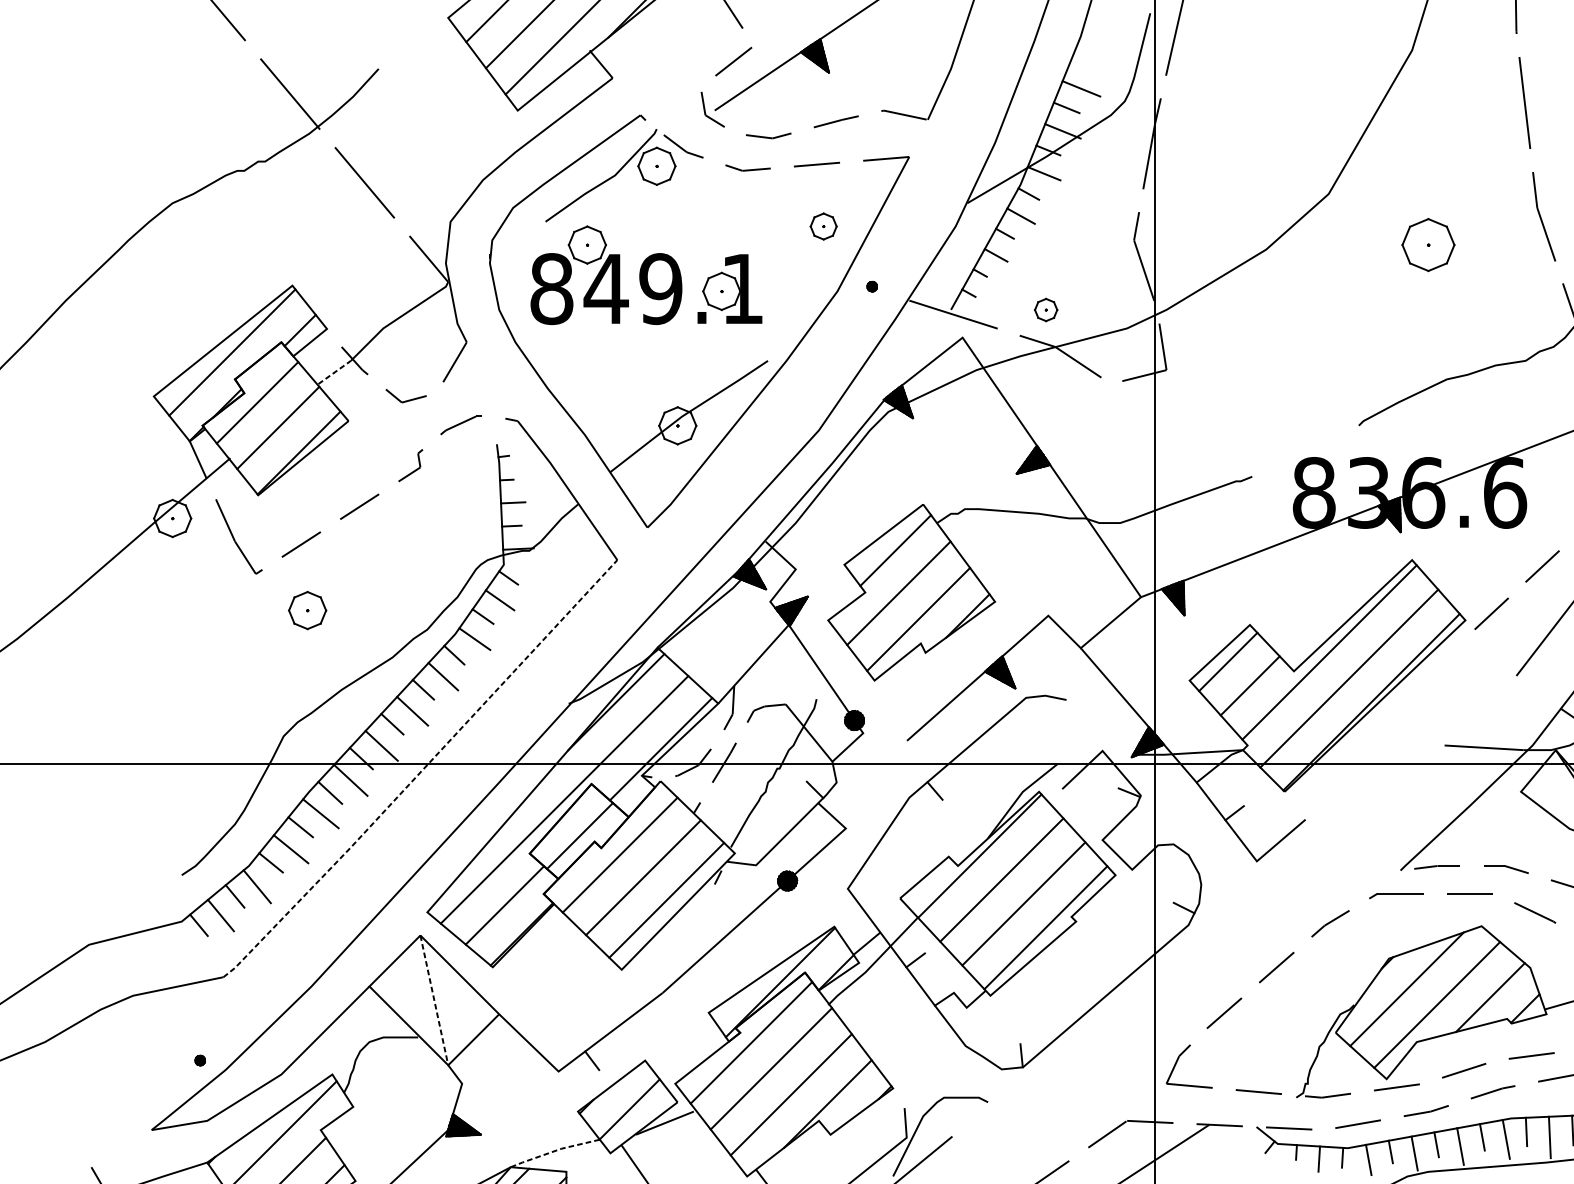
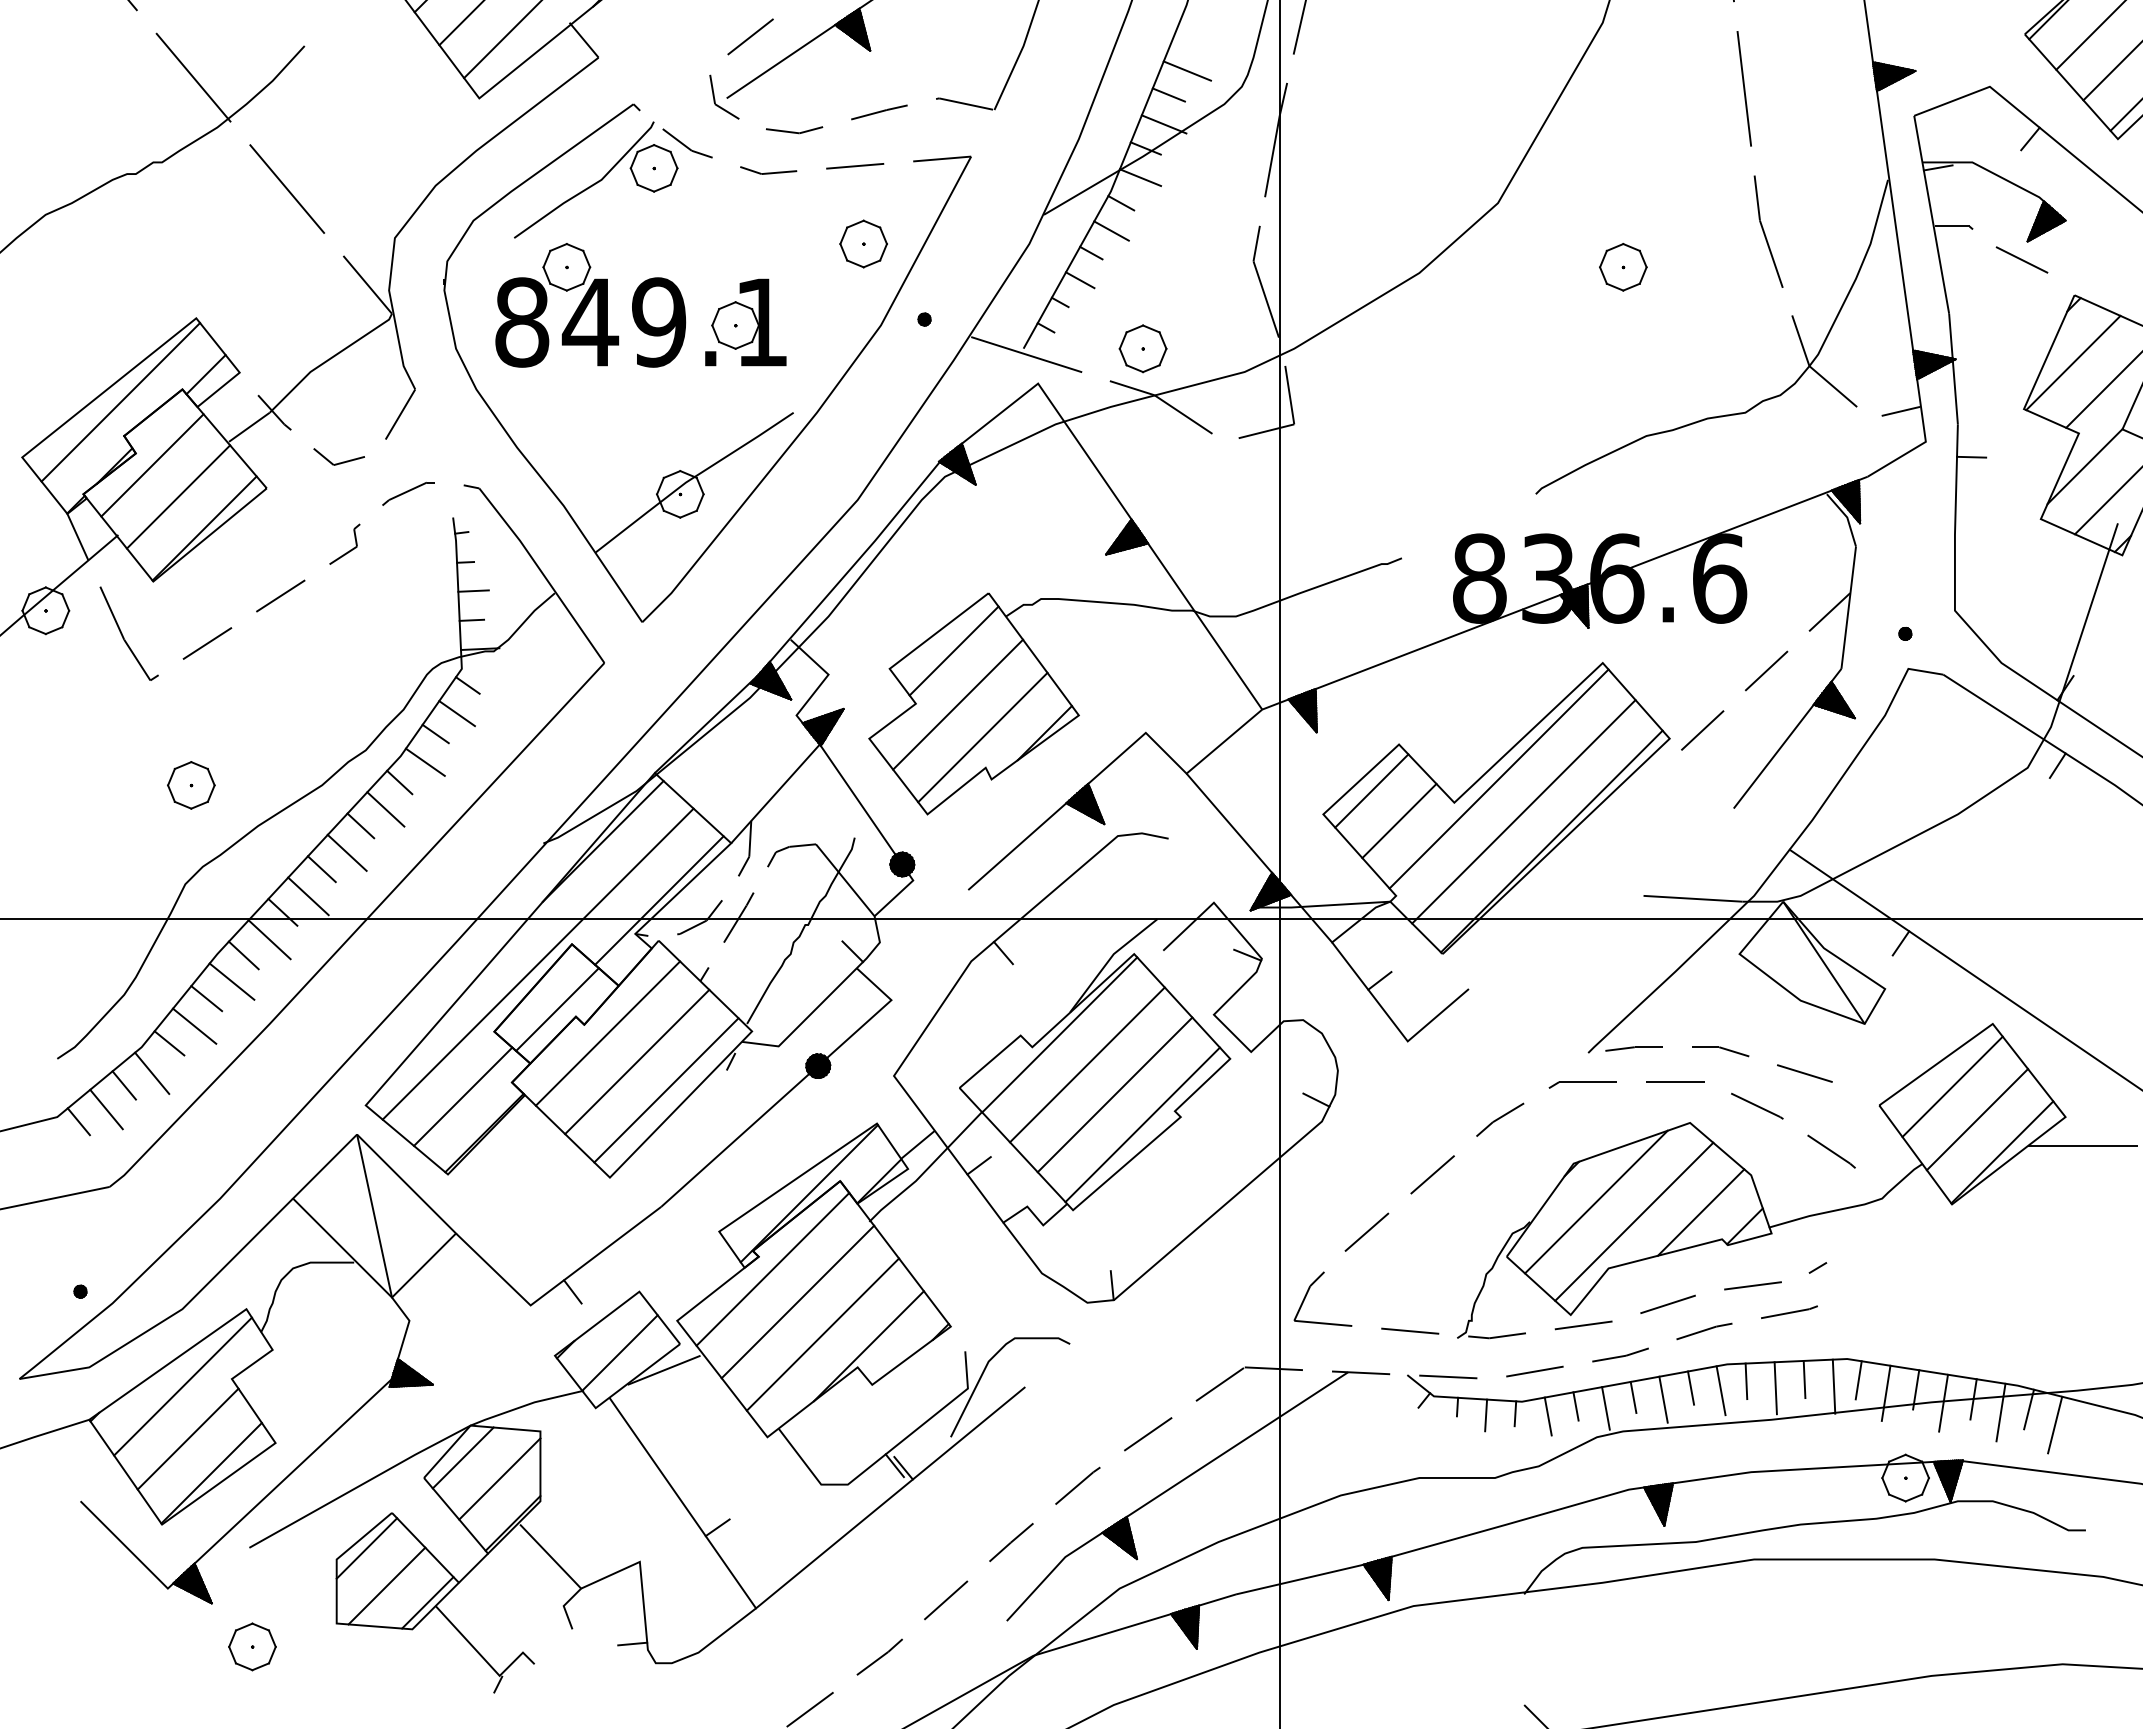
part: (823, 226) -> (863, 243), size x1.43
part: (1428, 245) -> (1623, 267), size x0.71
part: (1045, 309) -> (1142, 348), size x1.67
line: (334, 372) -> (249, 427), dashed -> solid
part: (307, 610) -> (191, 785), moved
line: (421, 771) -> (358, 928), dashed -> solid
line: (434, 1000) -> (374, 1216), dashed -> solid
line: (555, 1151) -> (526, 1405), dashed -> solid

